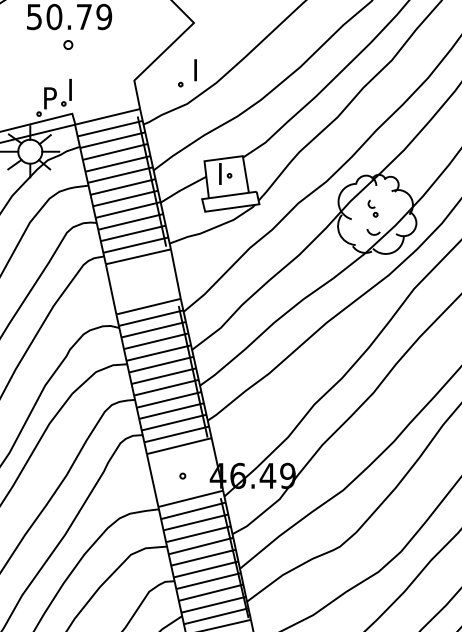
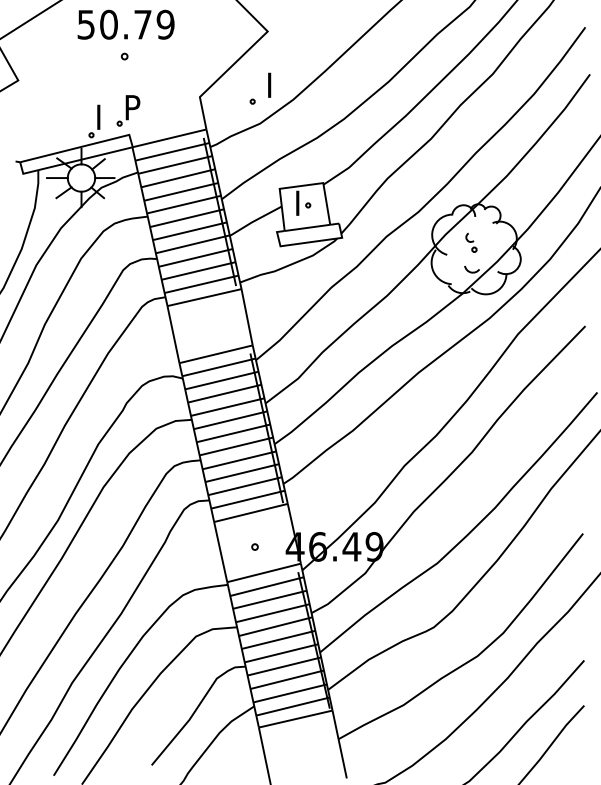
part: (68, 44) -> (124, 56), size x0.62
text: (76, 85) -> (134, 102), I -> P
text: (51, 93) -> (105, 111), P -> I

